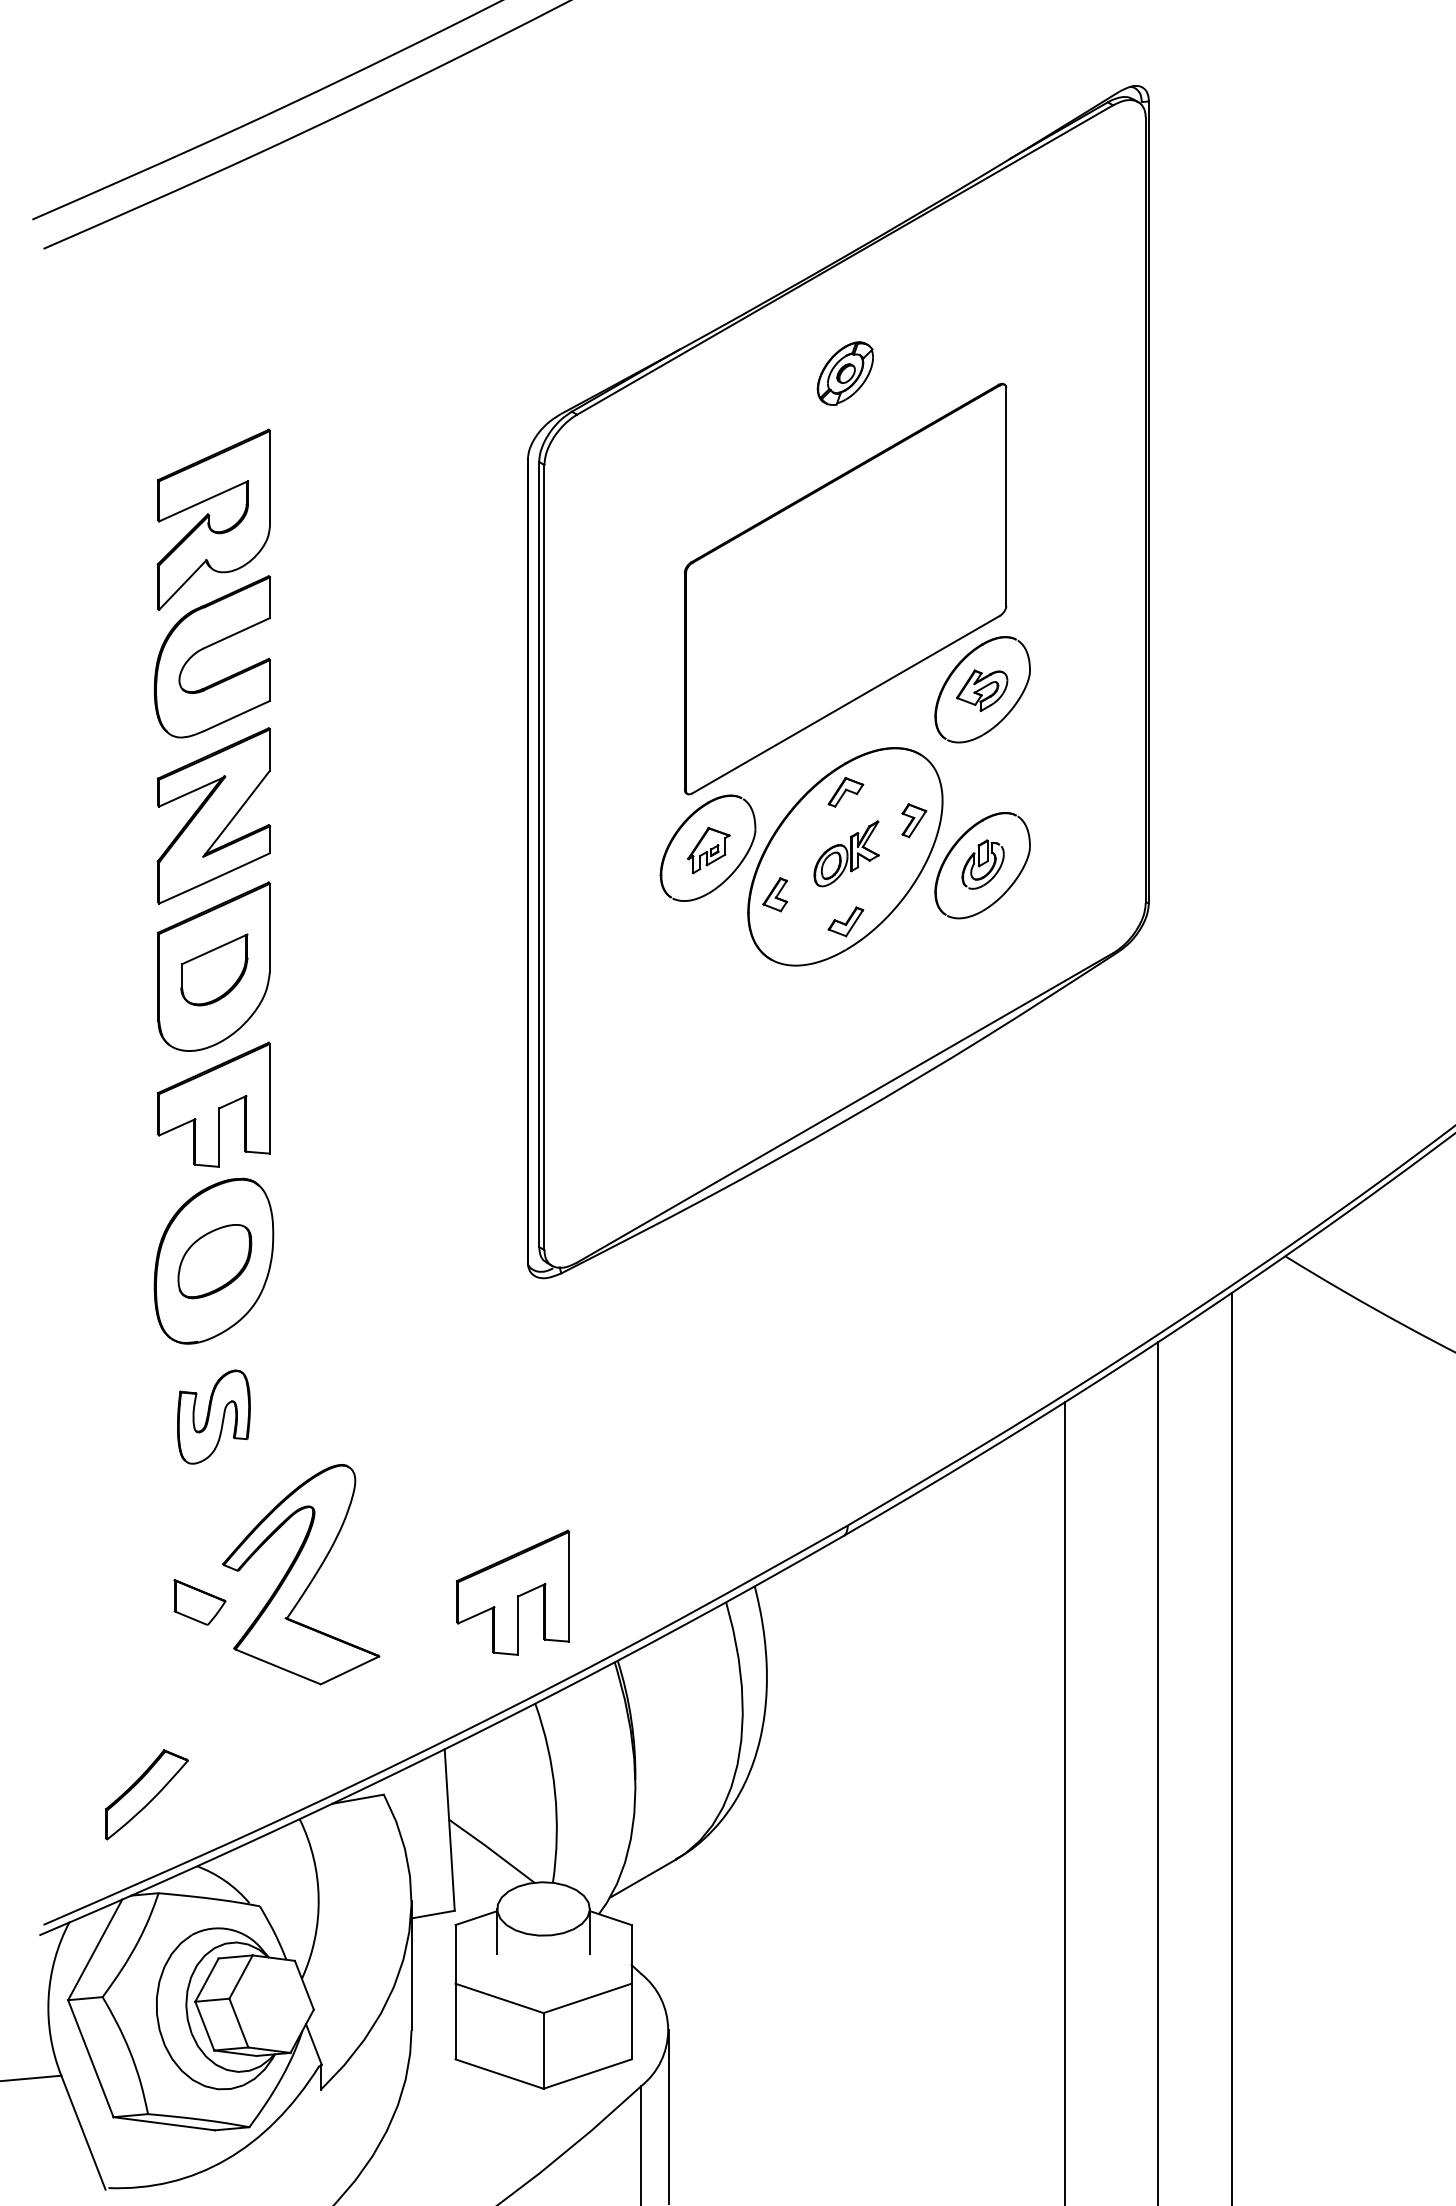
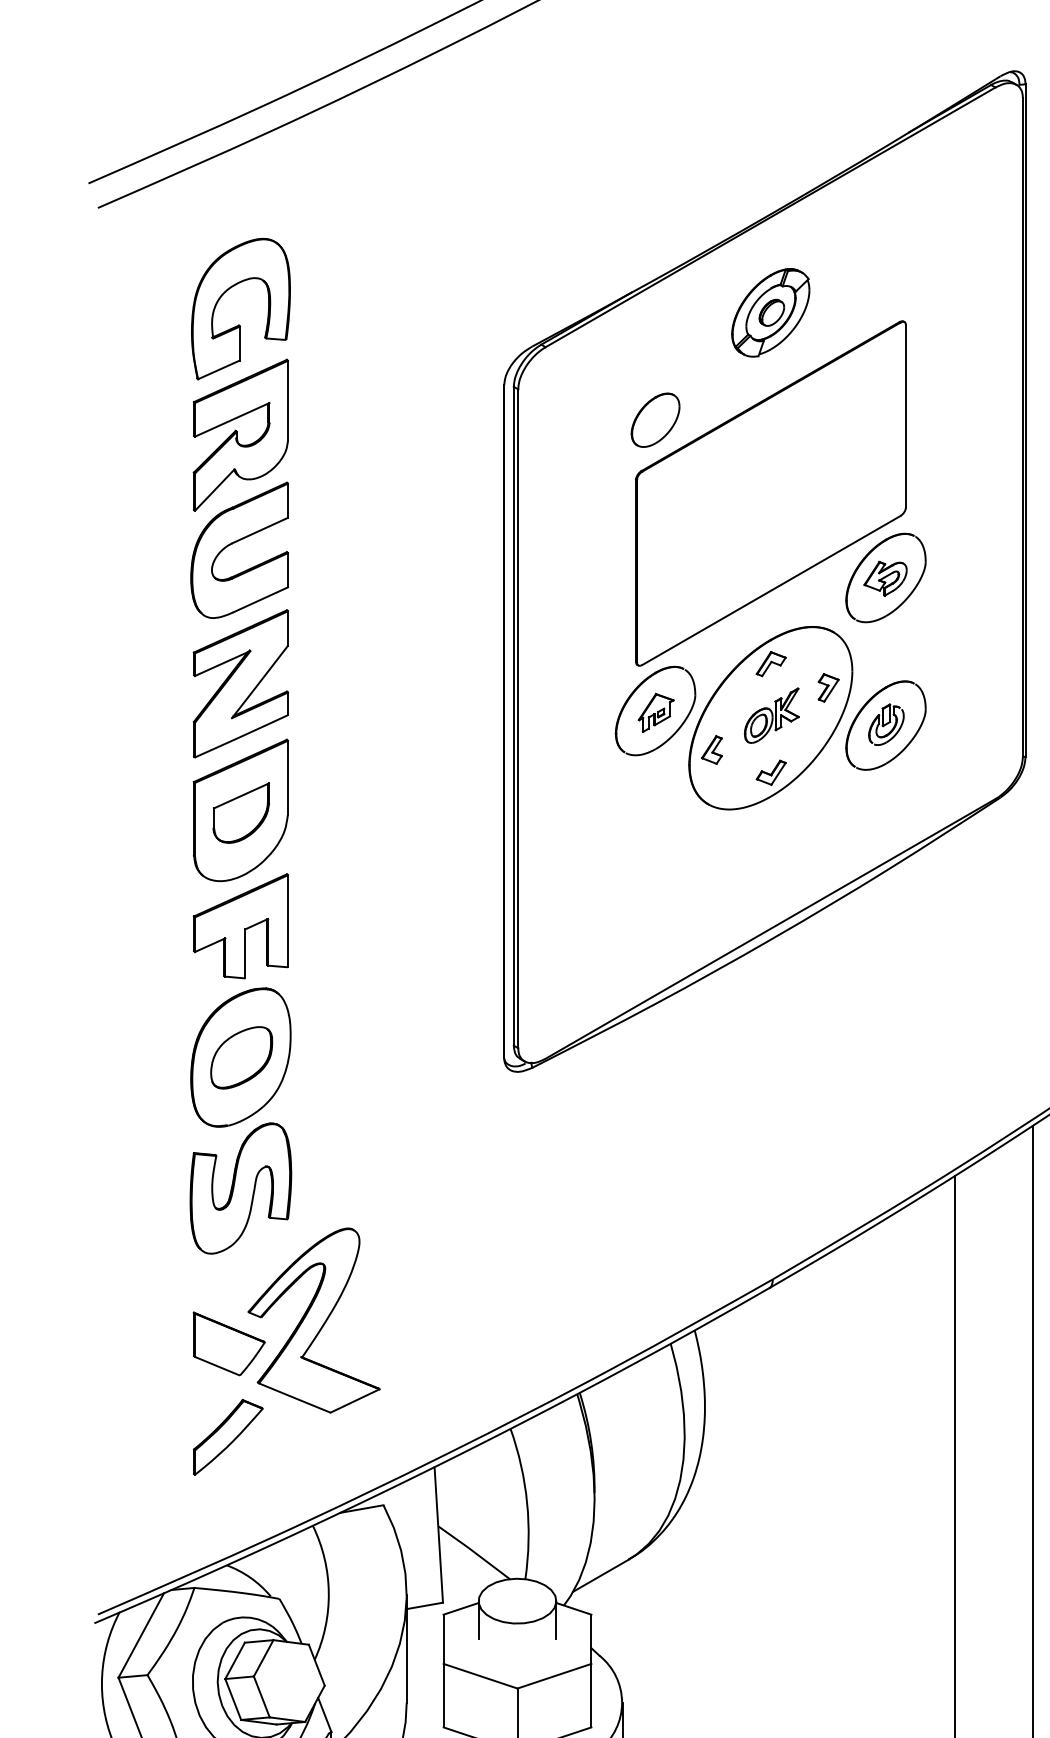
part: (845, 373) -> (770, 312), size x1.67
part: (211, 387) -> (238, 324), added
part: (707, 501) -> (655, 420), added
part: (213, 1416) -> (240, 1187), size x1.67
part: (512, 1592) -> (491, 1335), removed
part: (199, 1602) -> (228, 1343), size x1.67
part: (146, 1794) -> (227, 1437), moved

